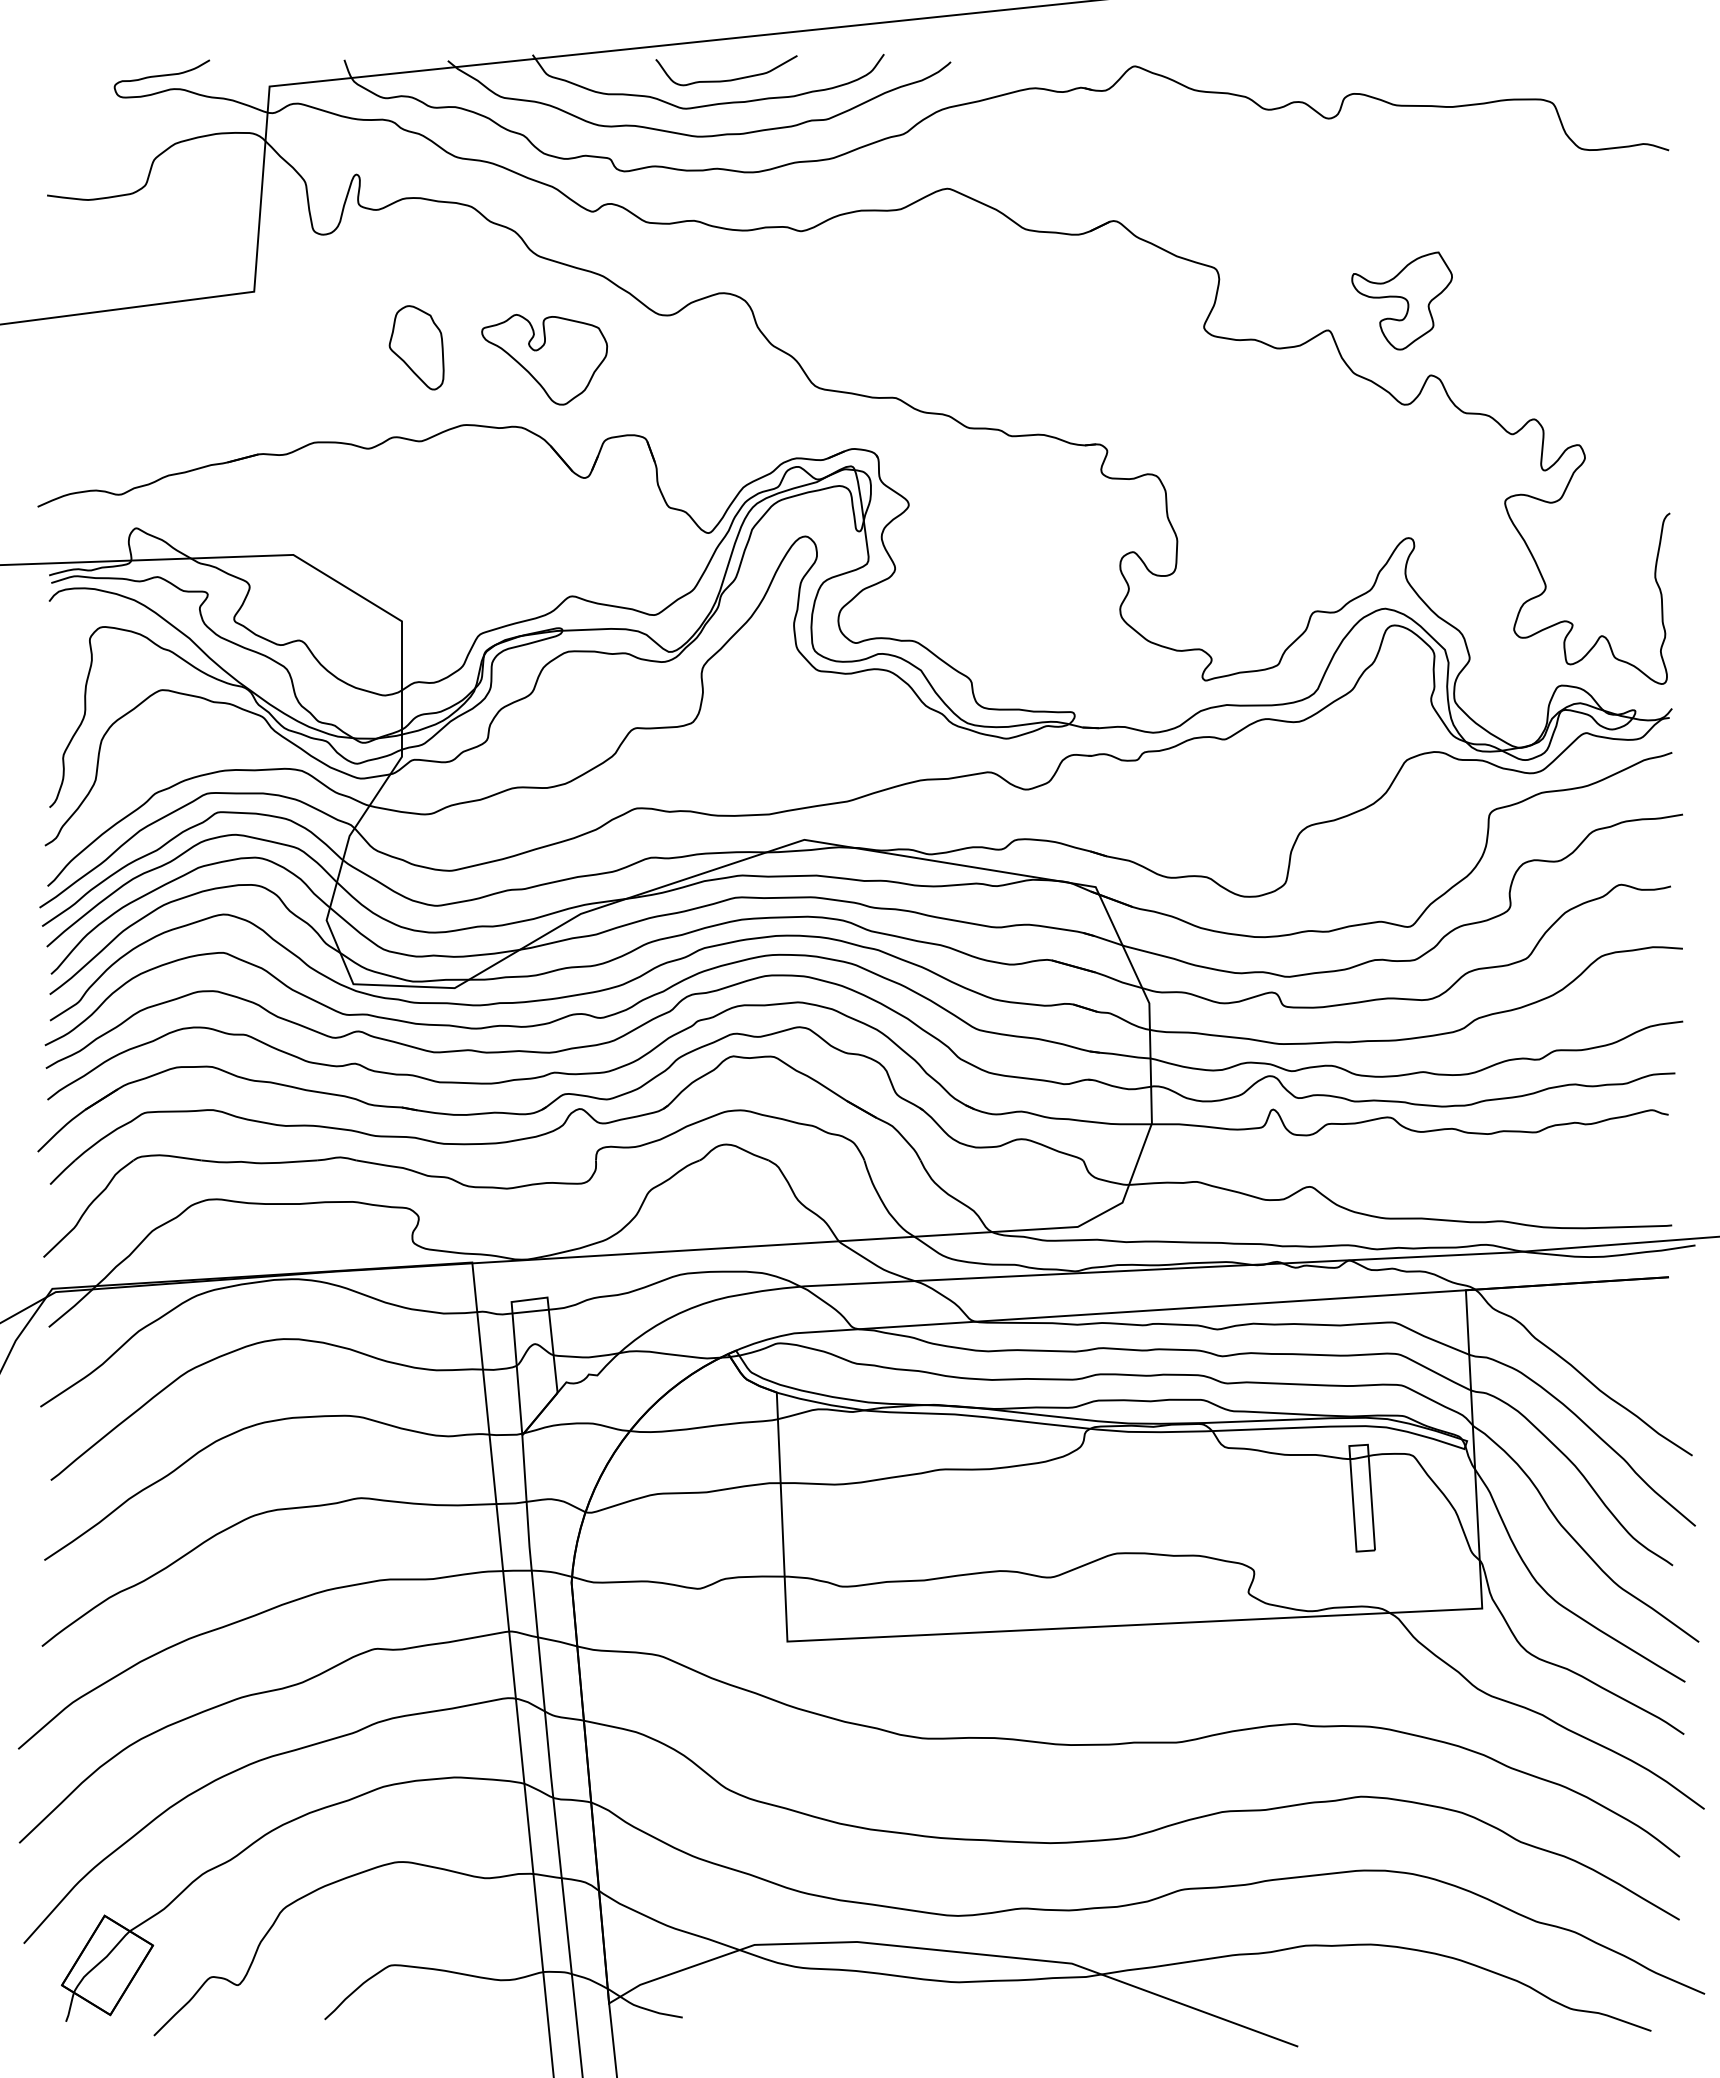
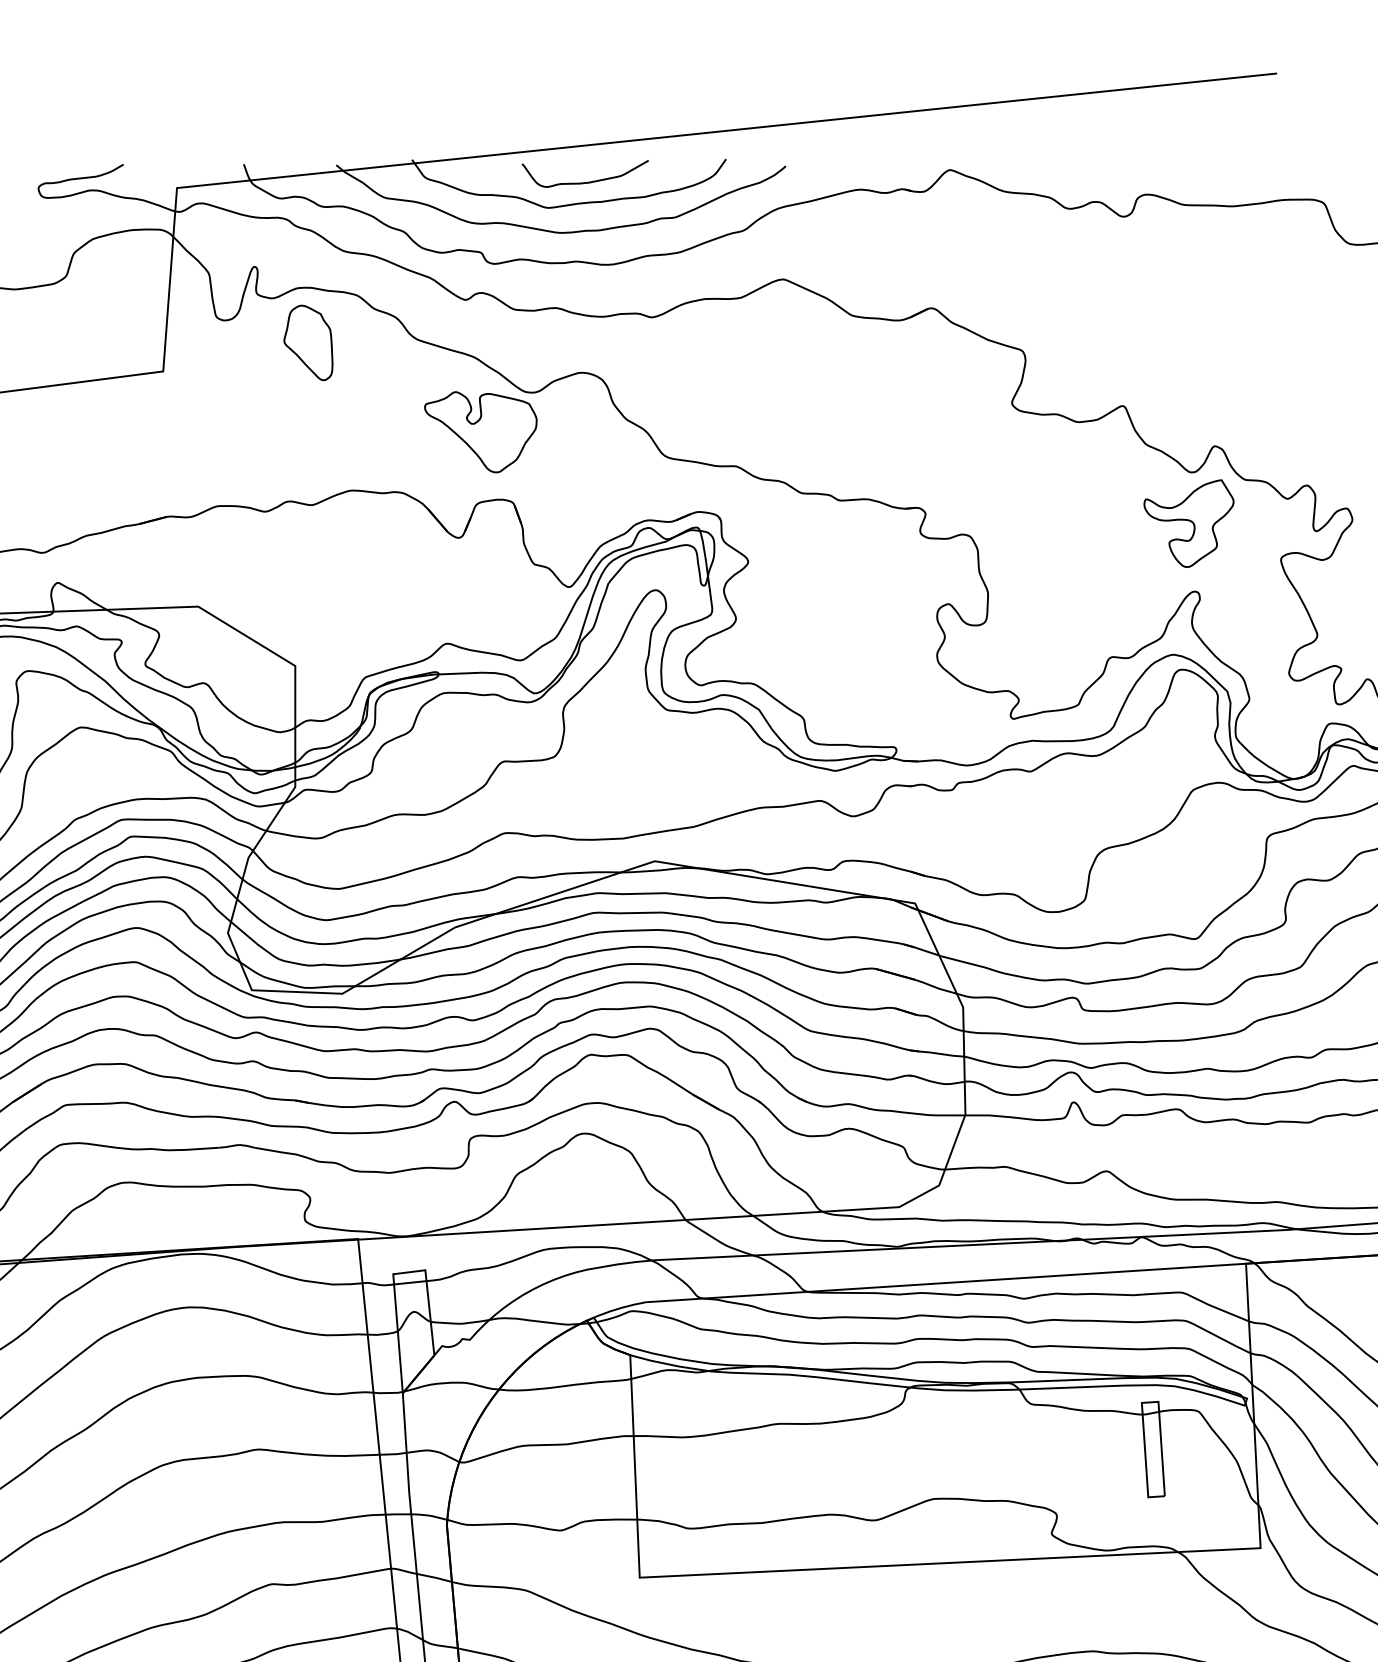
part: (1401, 300) -> (1188, 523), moved
part: (416, 347) -> (308, 342), moved
part: (544, 359) -> (480, 432), moved

